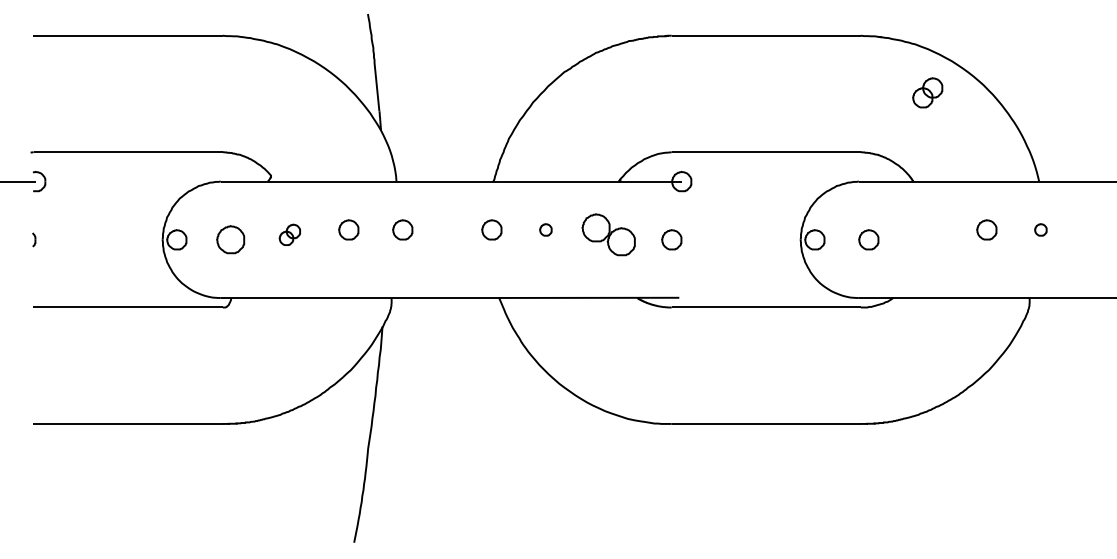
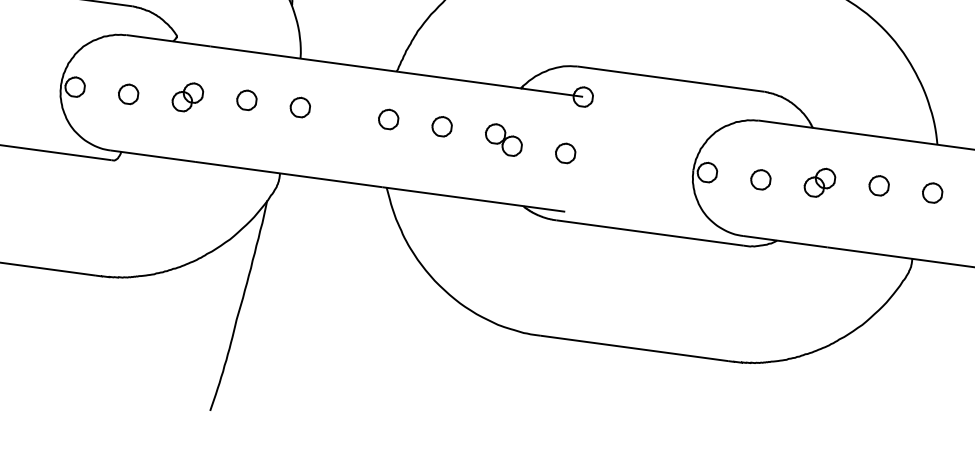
part: (927, 92) -> (819, 182), moved
part: (545, 229) -> (441, 126), size x1.67
part: (1040, 229) -> (932, 192), size x1.67
part: (289, 234) -> (187, 96), size x1.43
part: (608, 234) -> (503, 139), size x0.71
part: (230, 239) -> (128, 93), size x0.71

